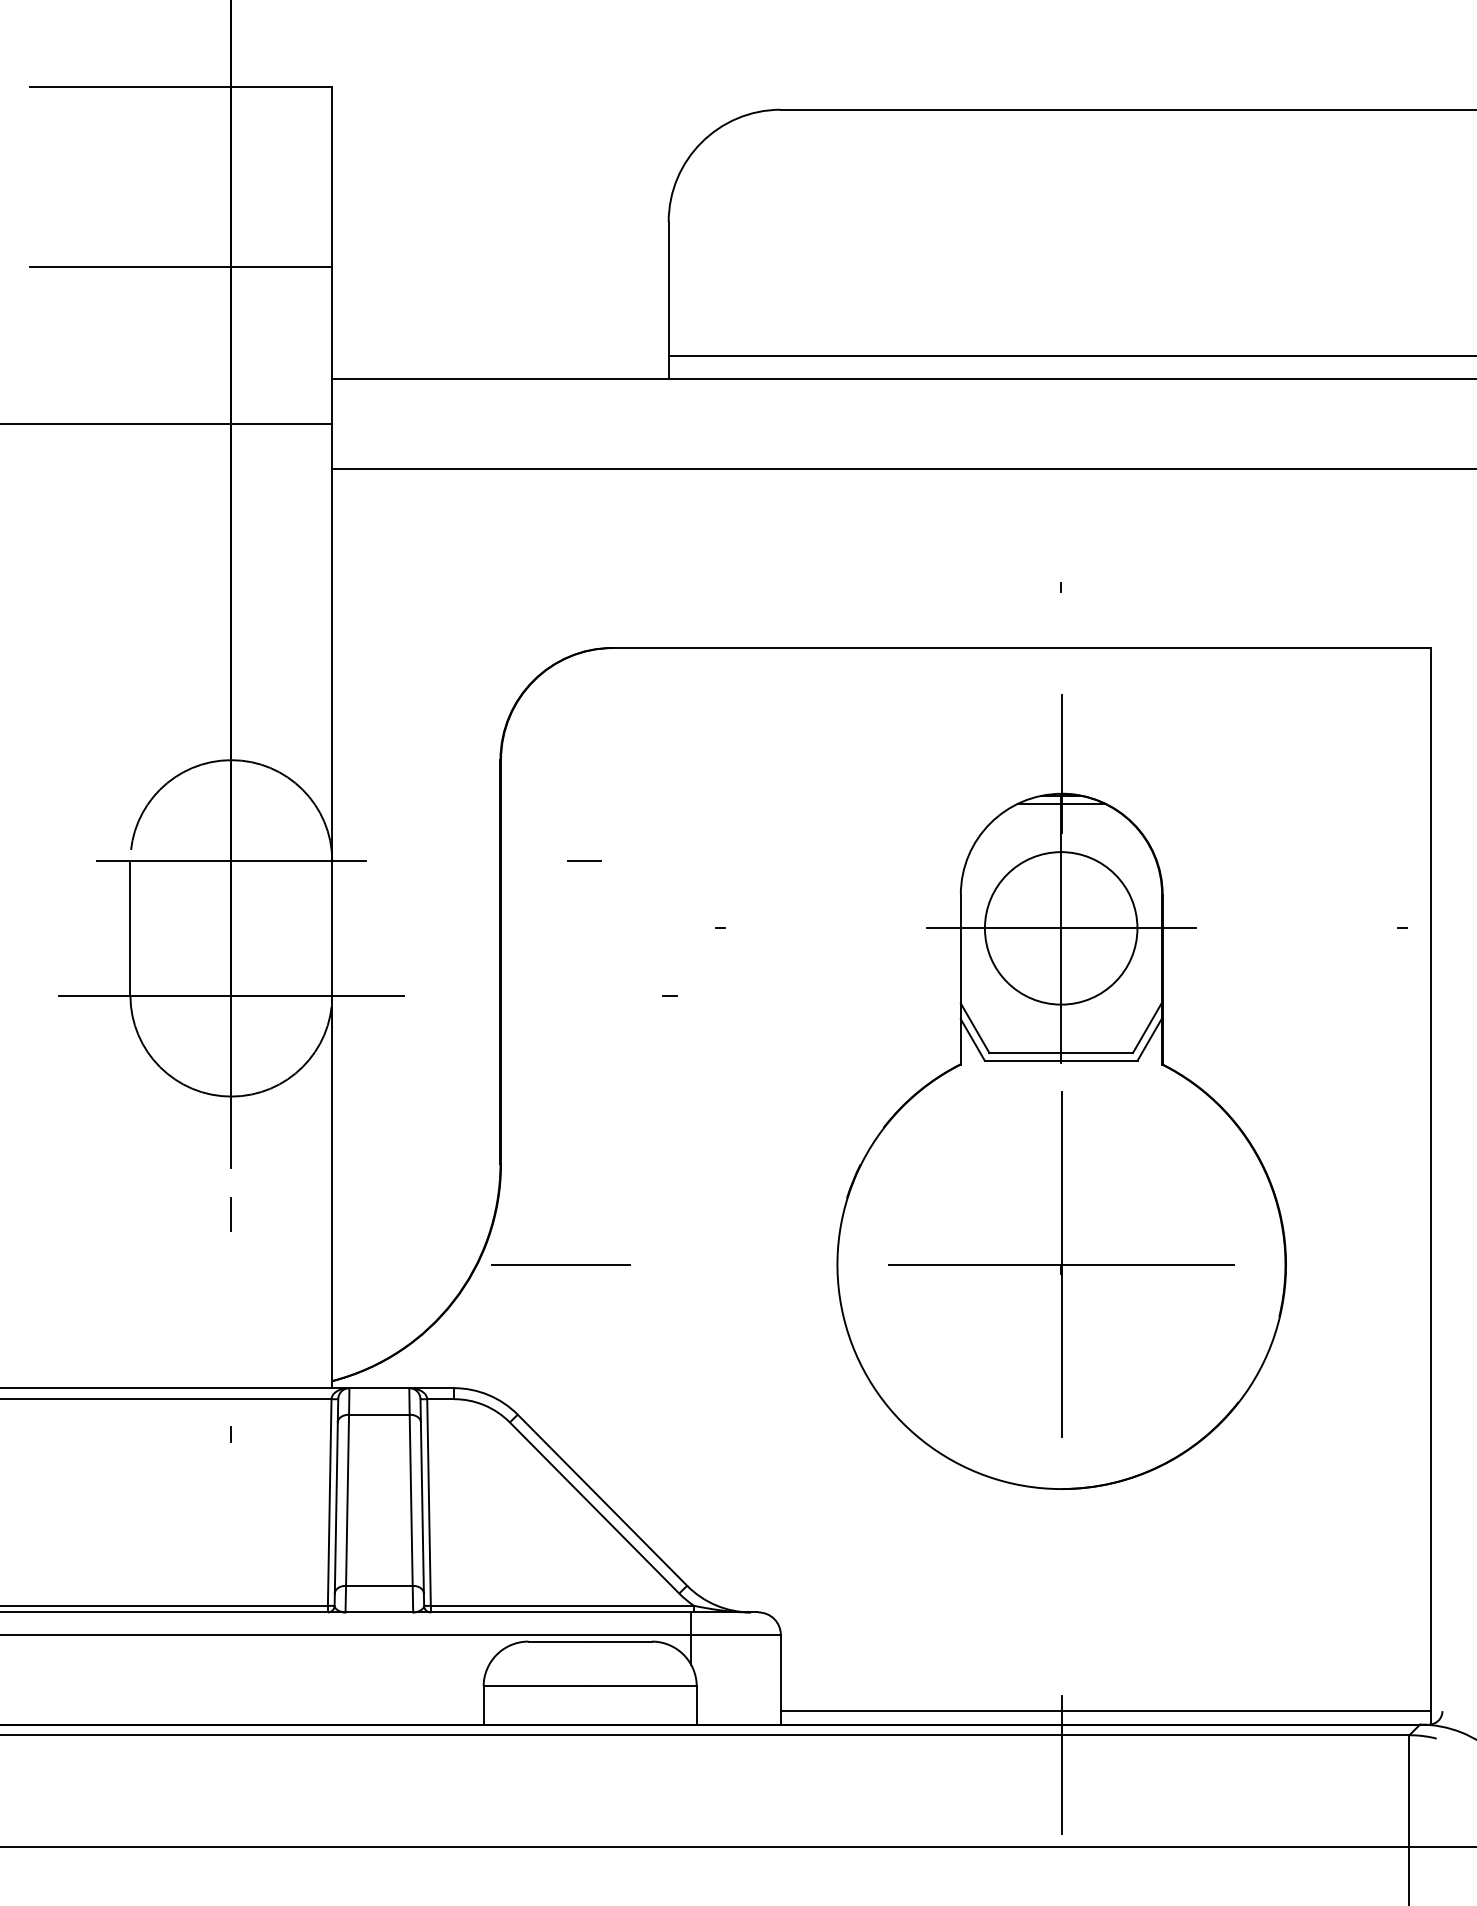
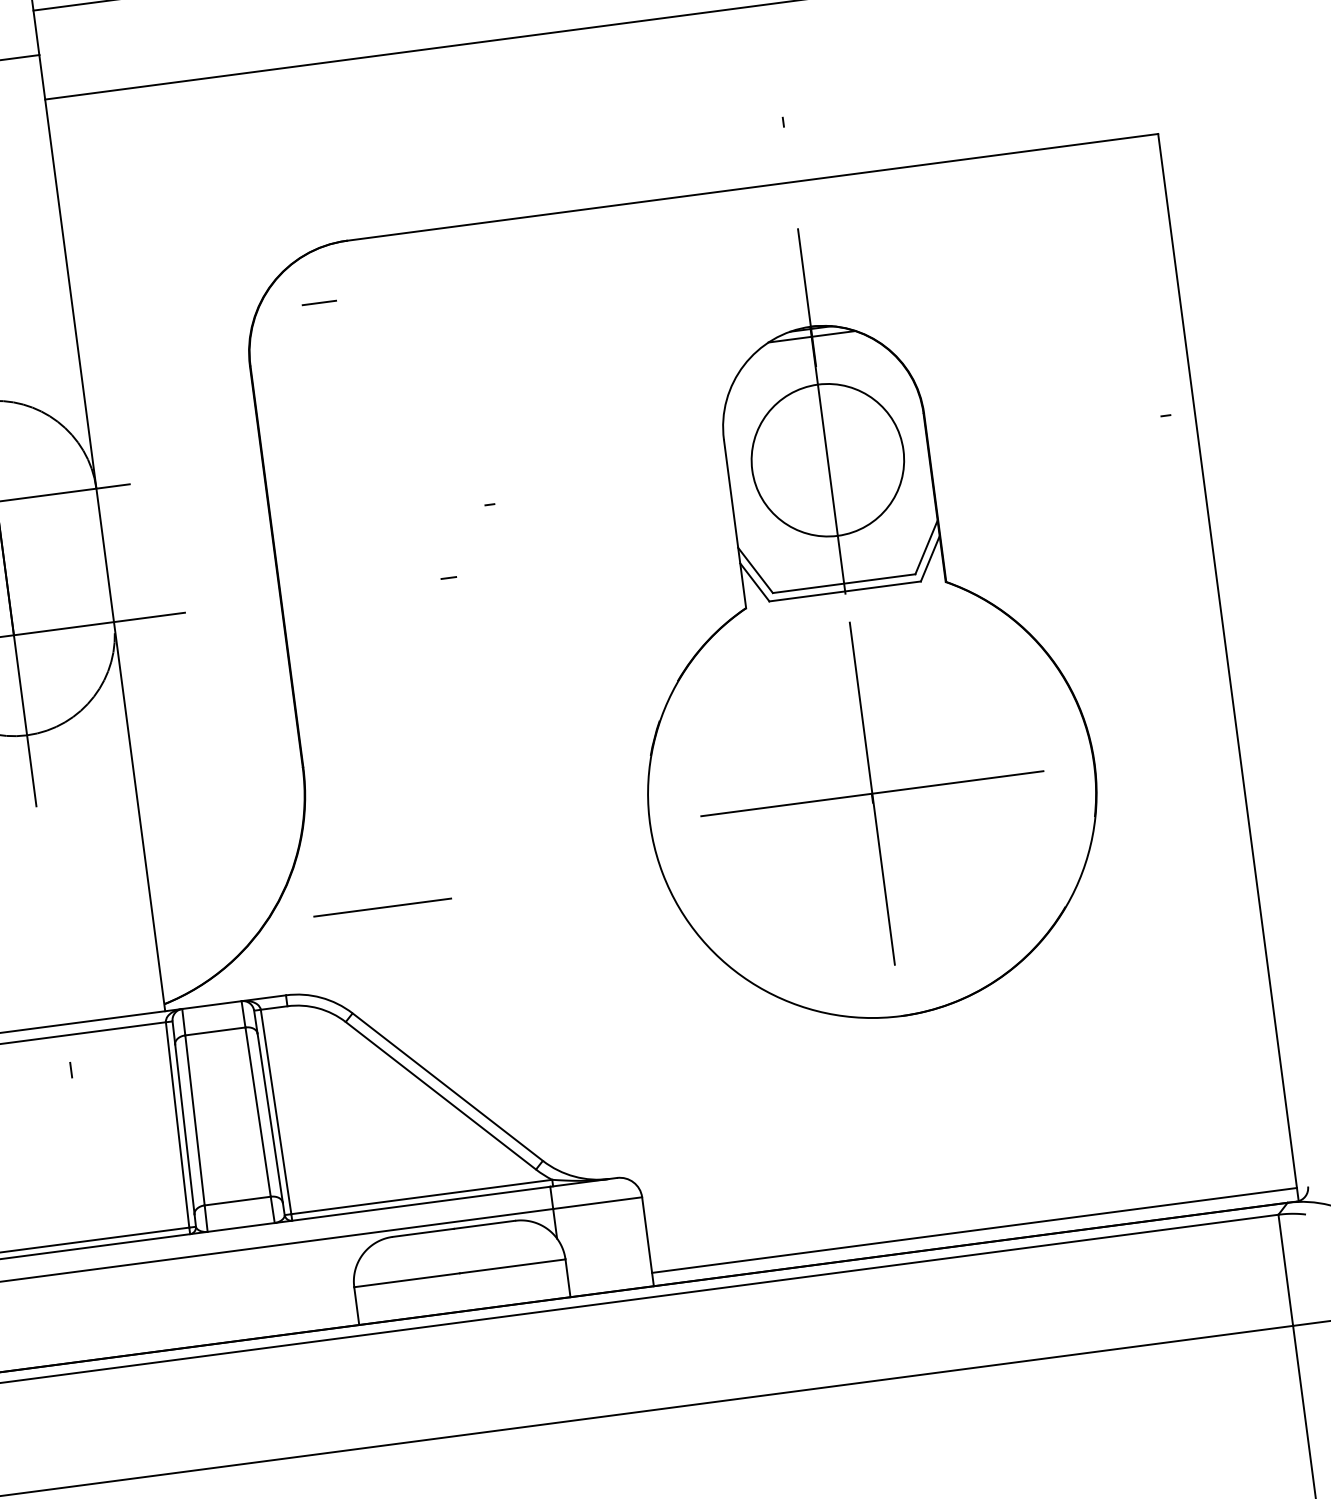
line: (584, 860) -> (319, 302), moved
line: (1060, 928) -> (827, 460), removed
line: (231, 1214) -> (42, 852), removed
line: (560, 1264) -> (381, 907), moved
line: (1061, 1765) -> (937, 1290), removed

